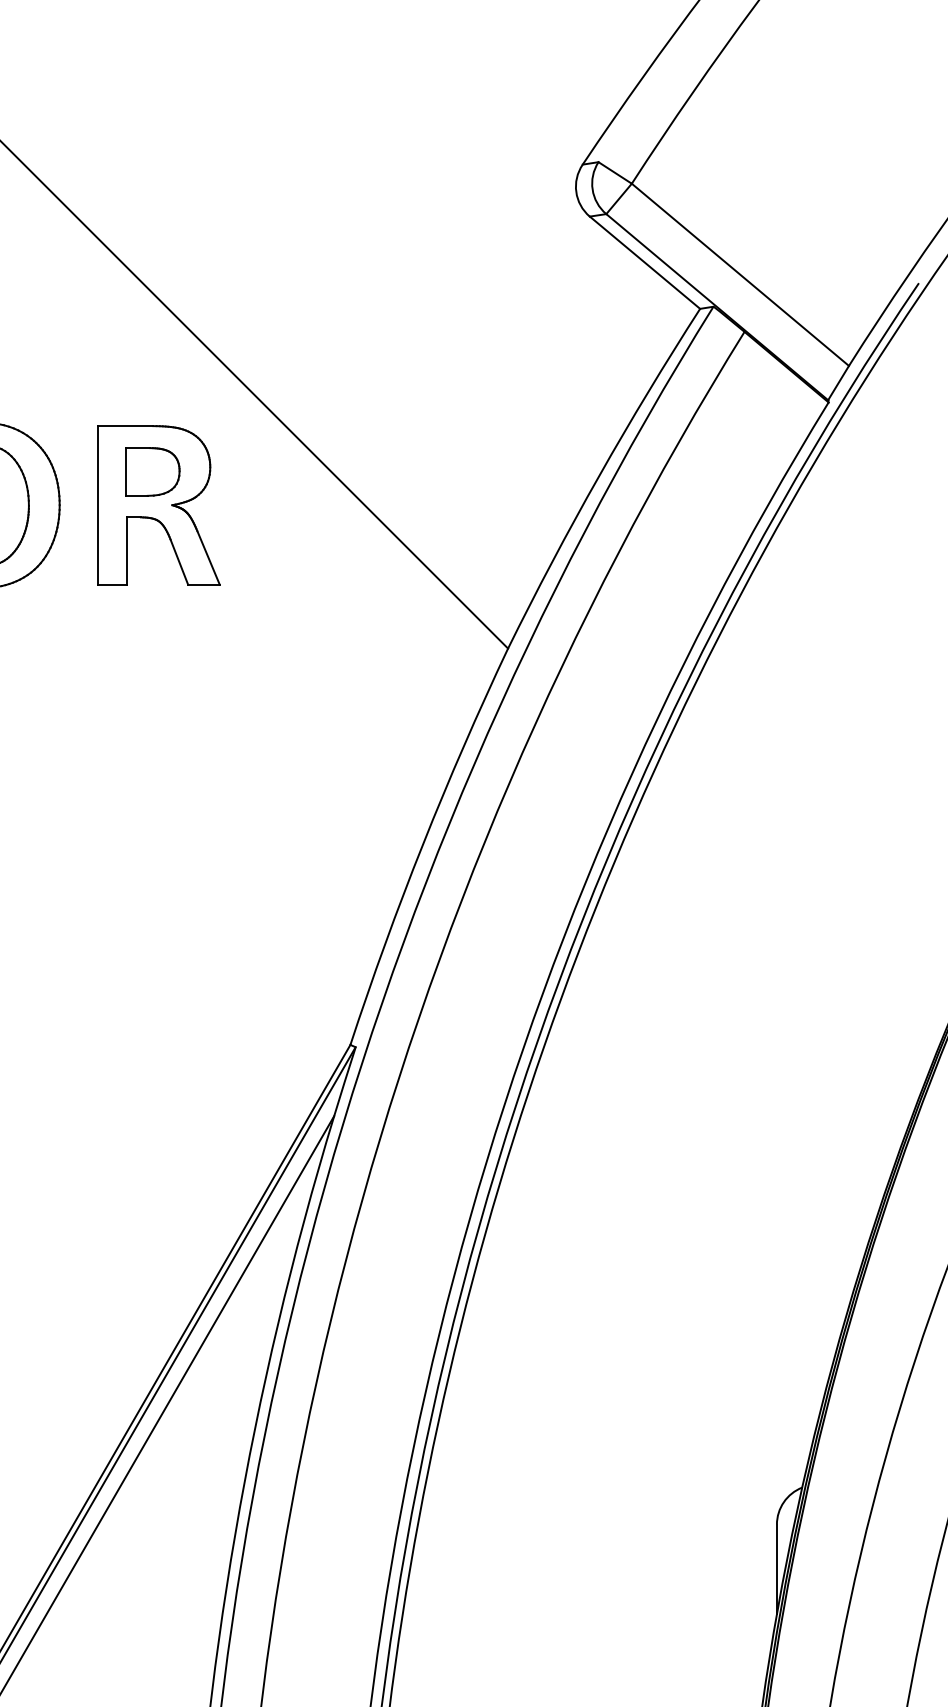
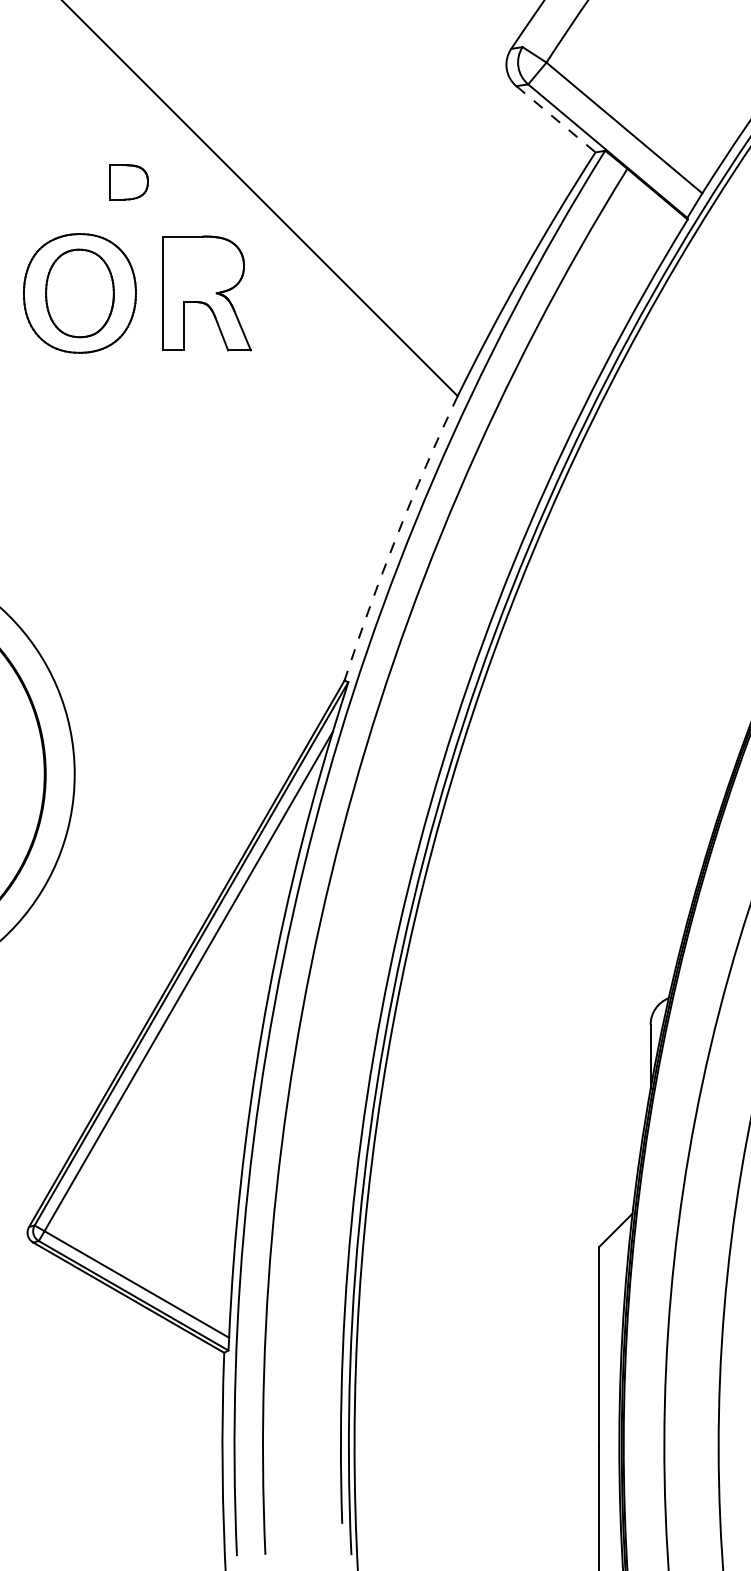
line: (644, 263) -> (555, 119), solid -> dashed
part: (152, 472) -> (128, 182), moved
arc: (422, 844) -> (396, 536), solid -> dashed

